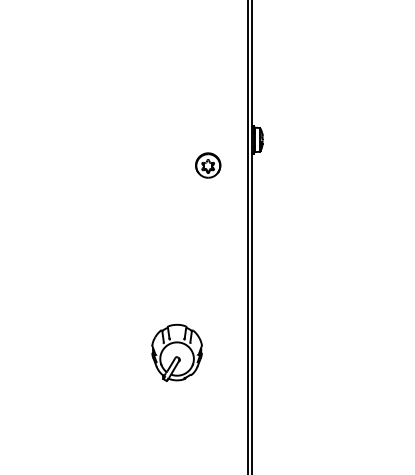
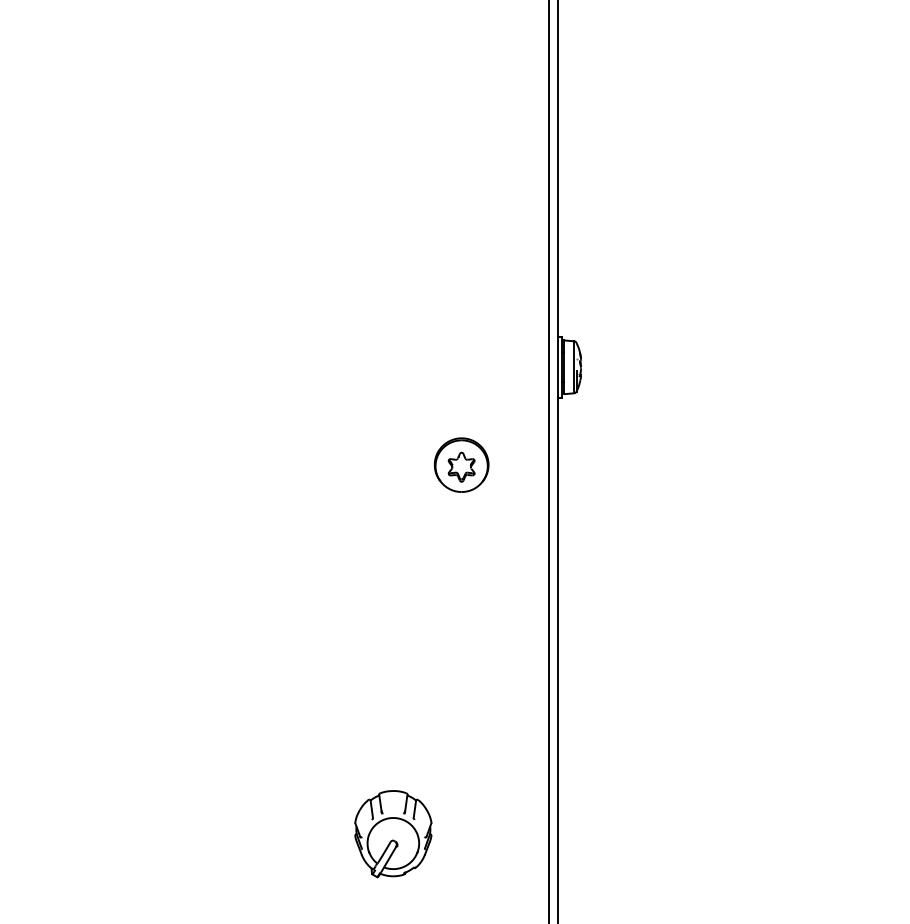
part: (208, 165) -> (462, 465), moved
part: (176, 352) -> (392, 833), size x0.7

